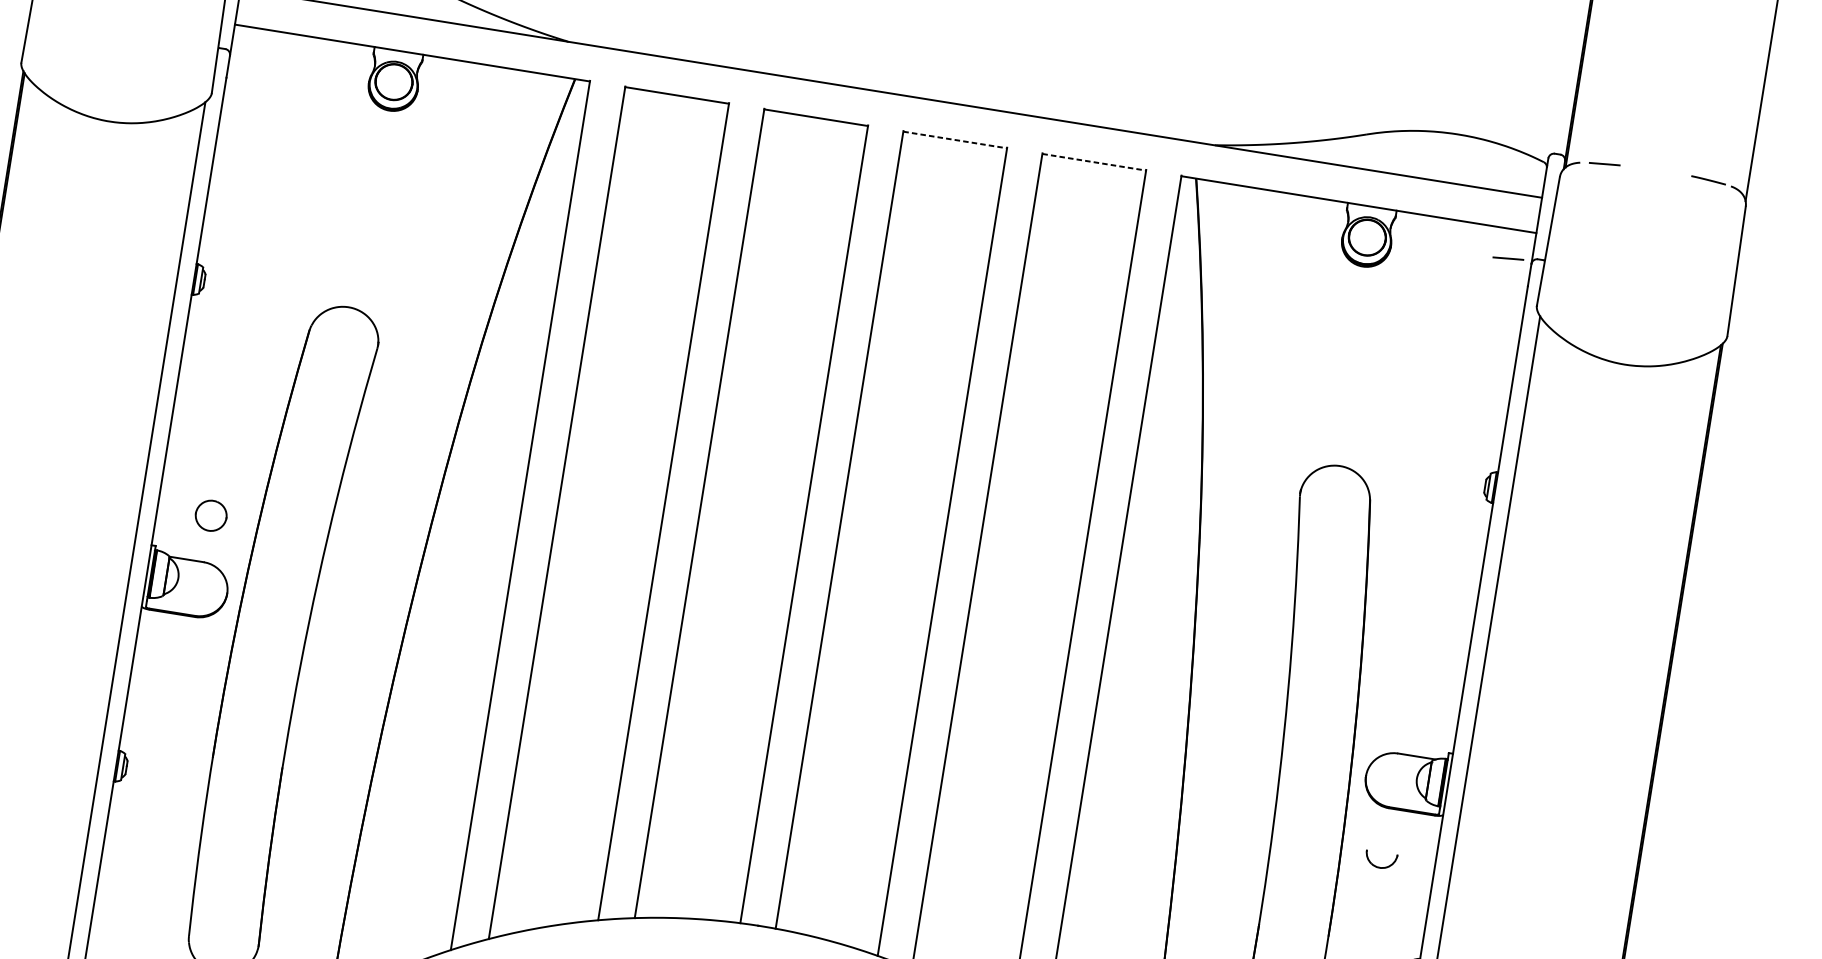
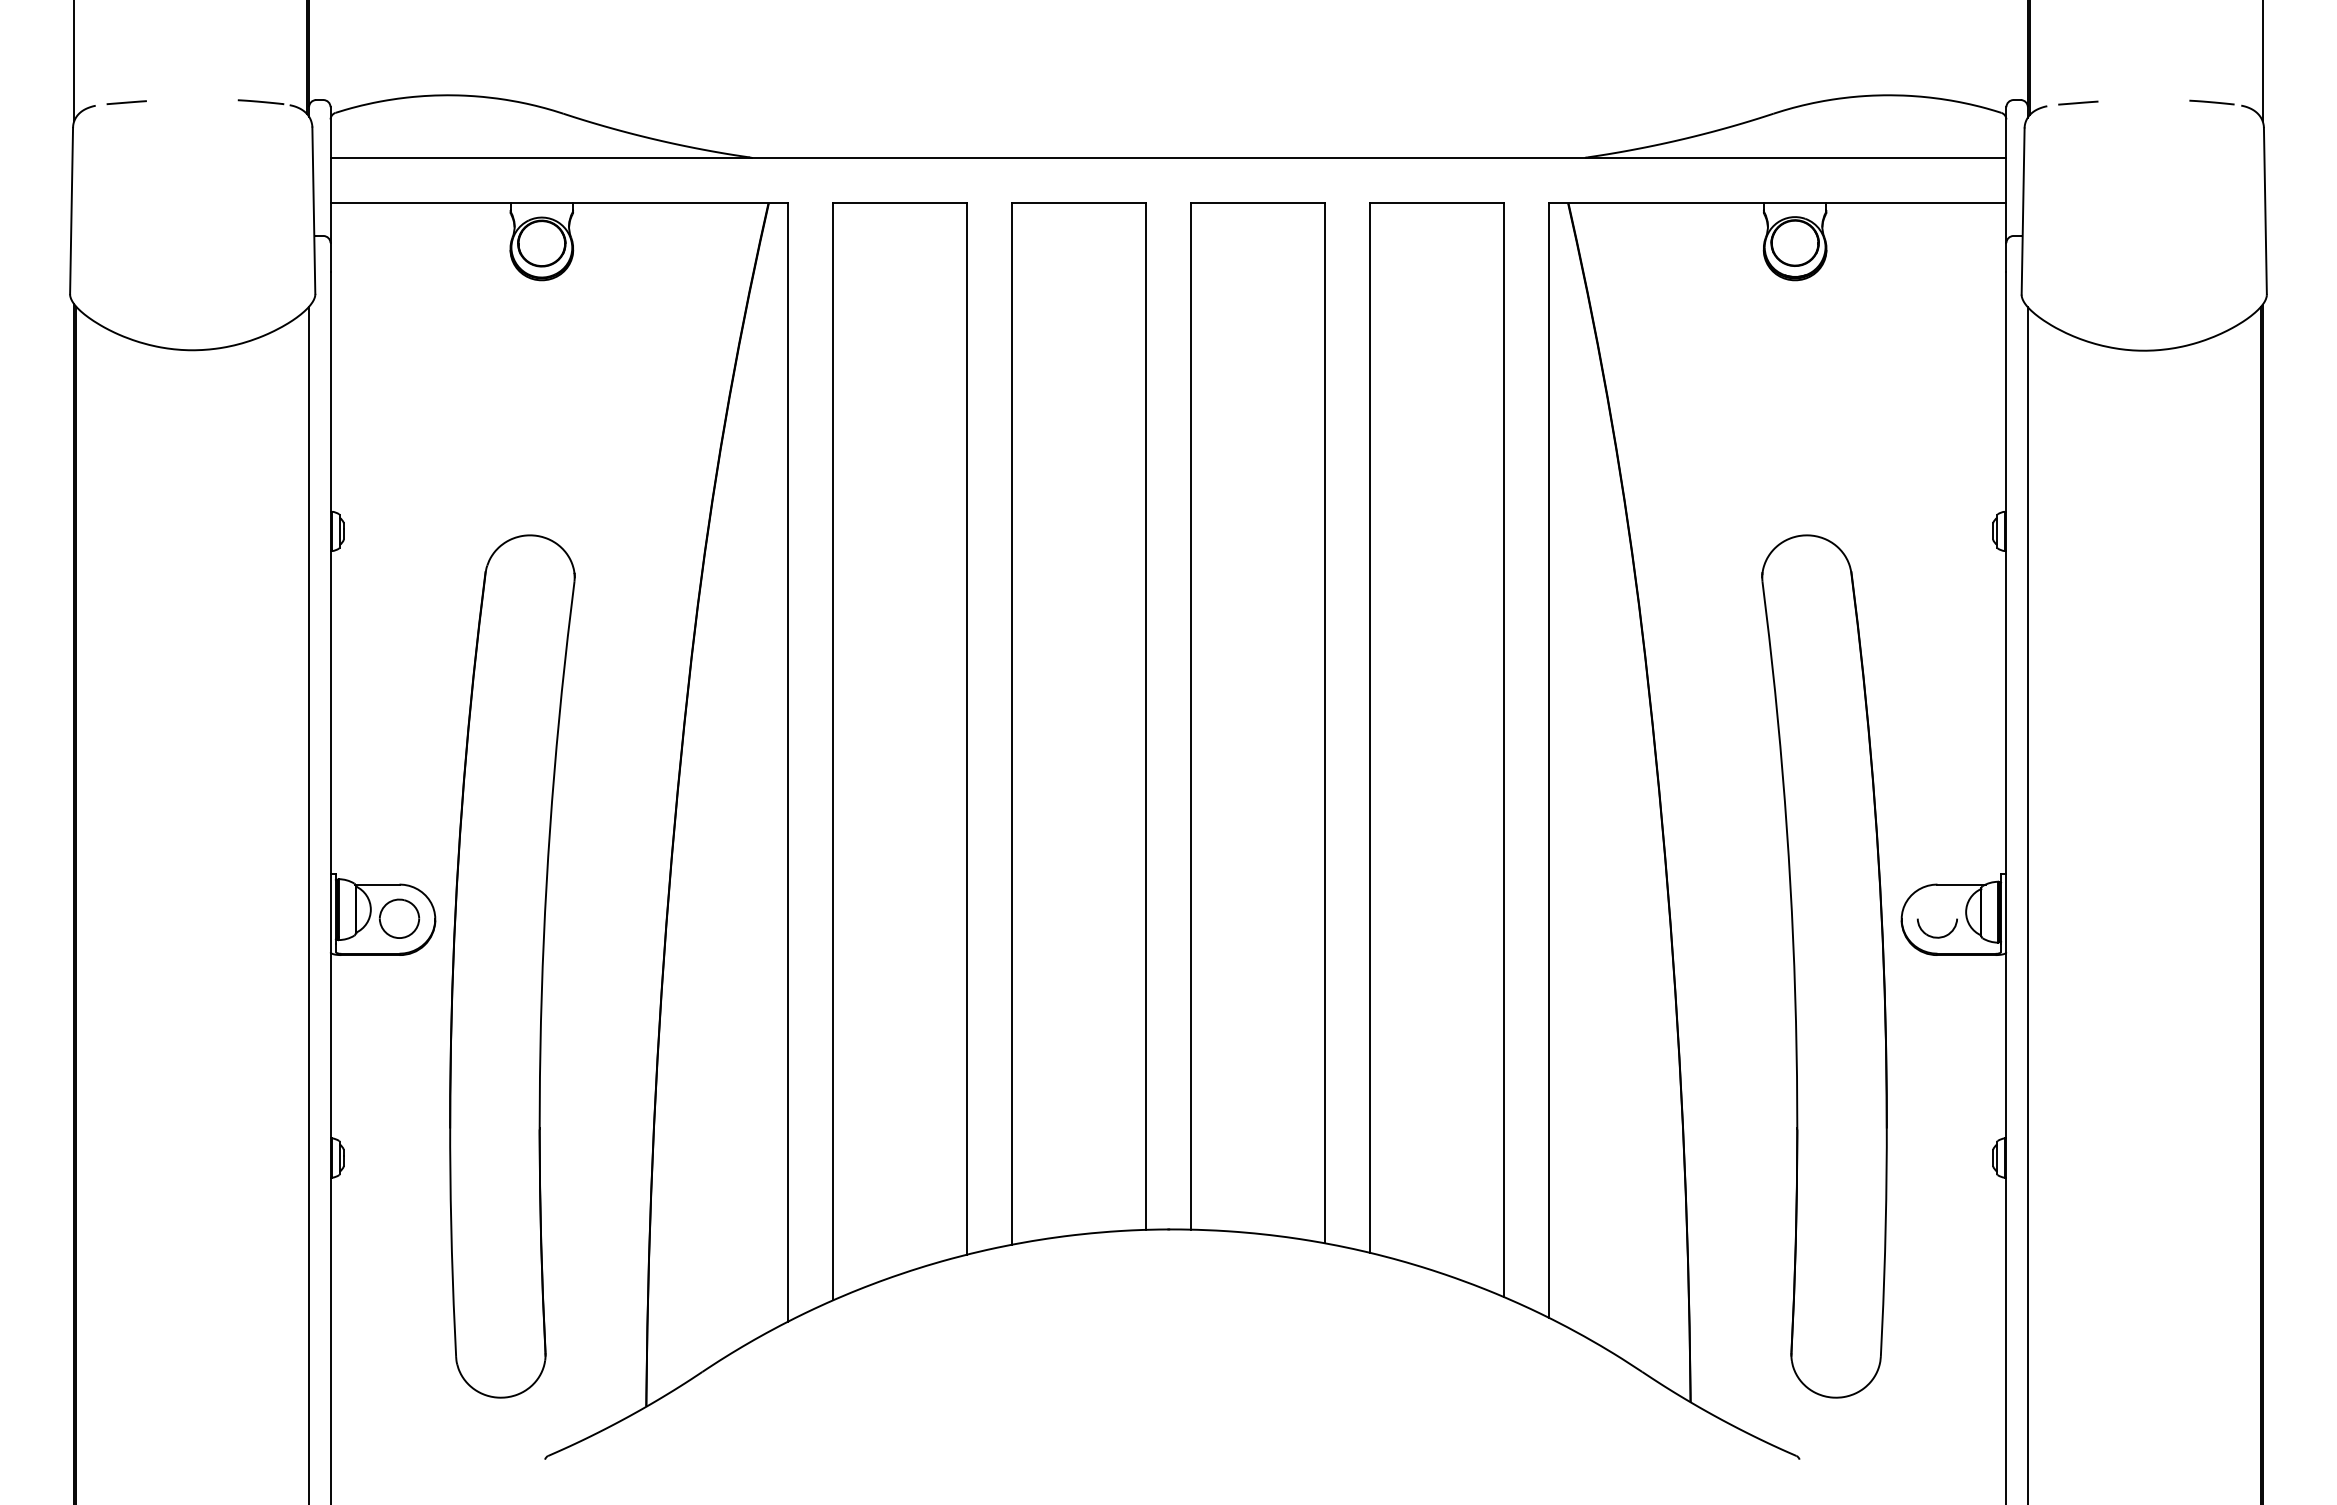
line: (955, 140) -> (1258, 203), dashed -> solid
line: (1094, 162) -> (1437, 203), dashed -> solid
line: (1508, 258) -> (1976, 240), removed
part: (211, 515) -> (399, 918), moved
part: (1379, 866) -> (1936, 936), moved

